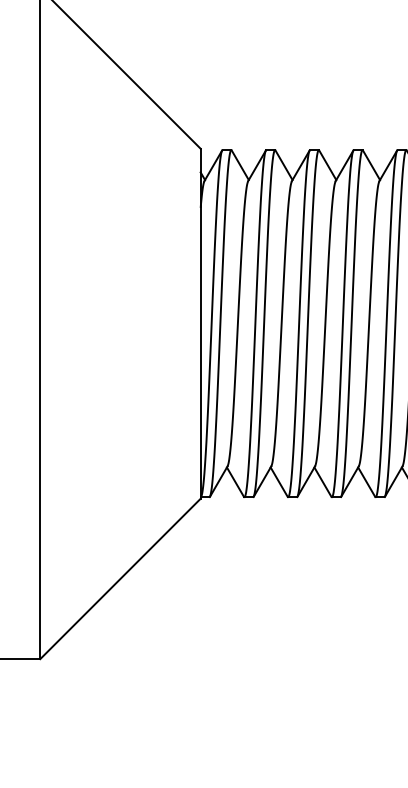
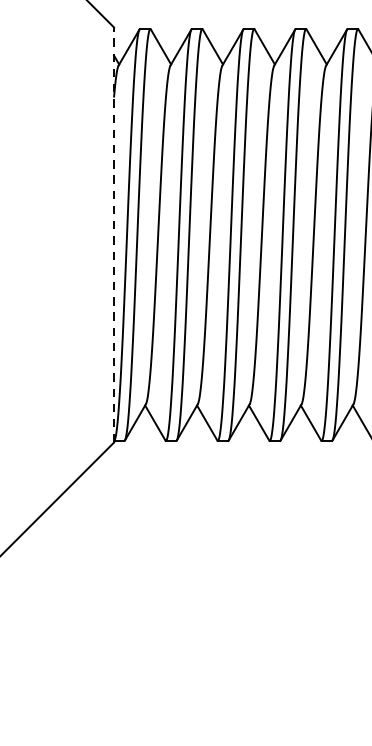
line: (200, 323) -> (113, 234), solid -> dashed

